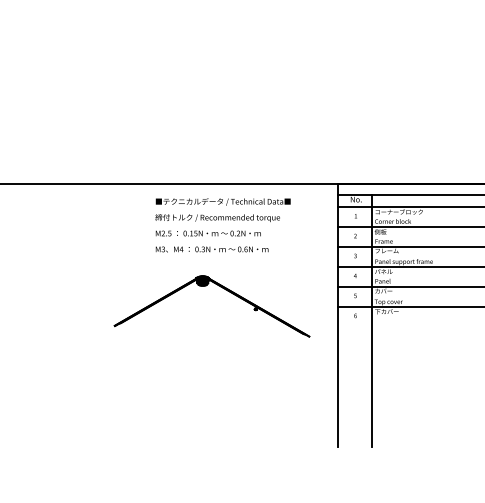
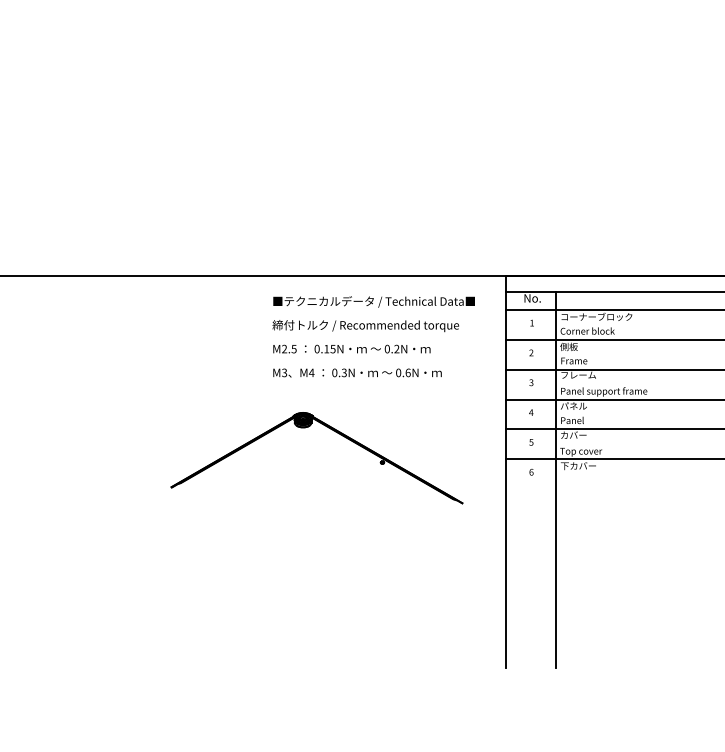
text: (222, 225) -> (372, 337), moved

